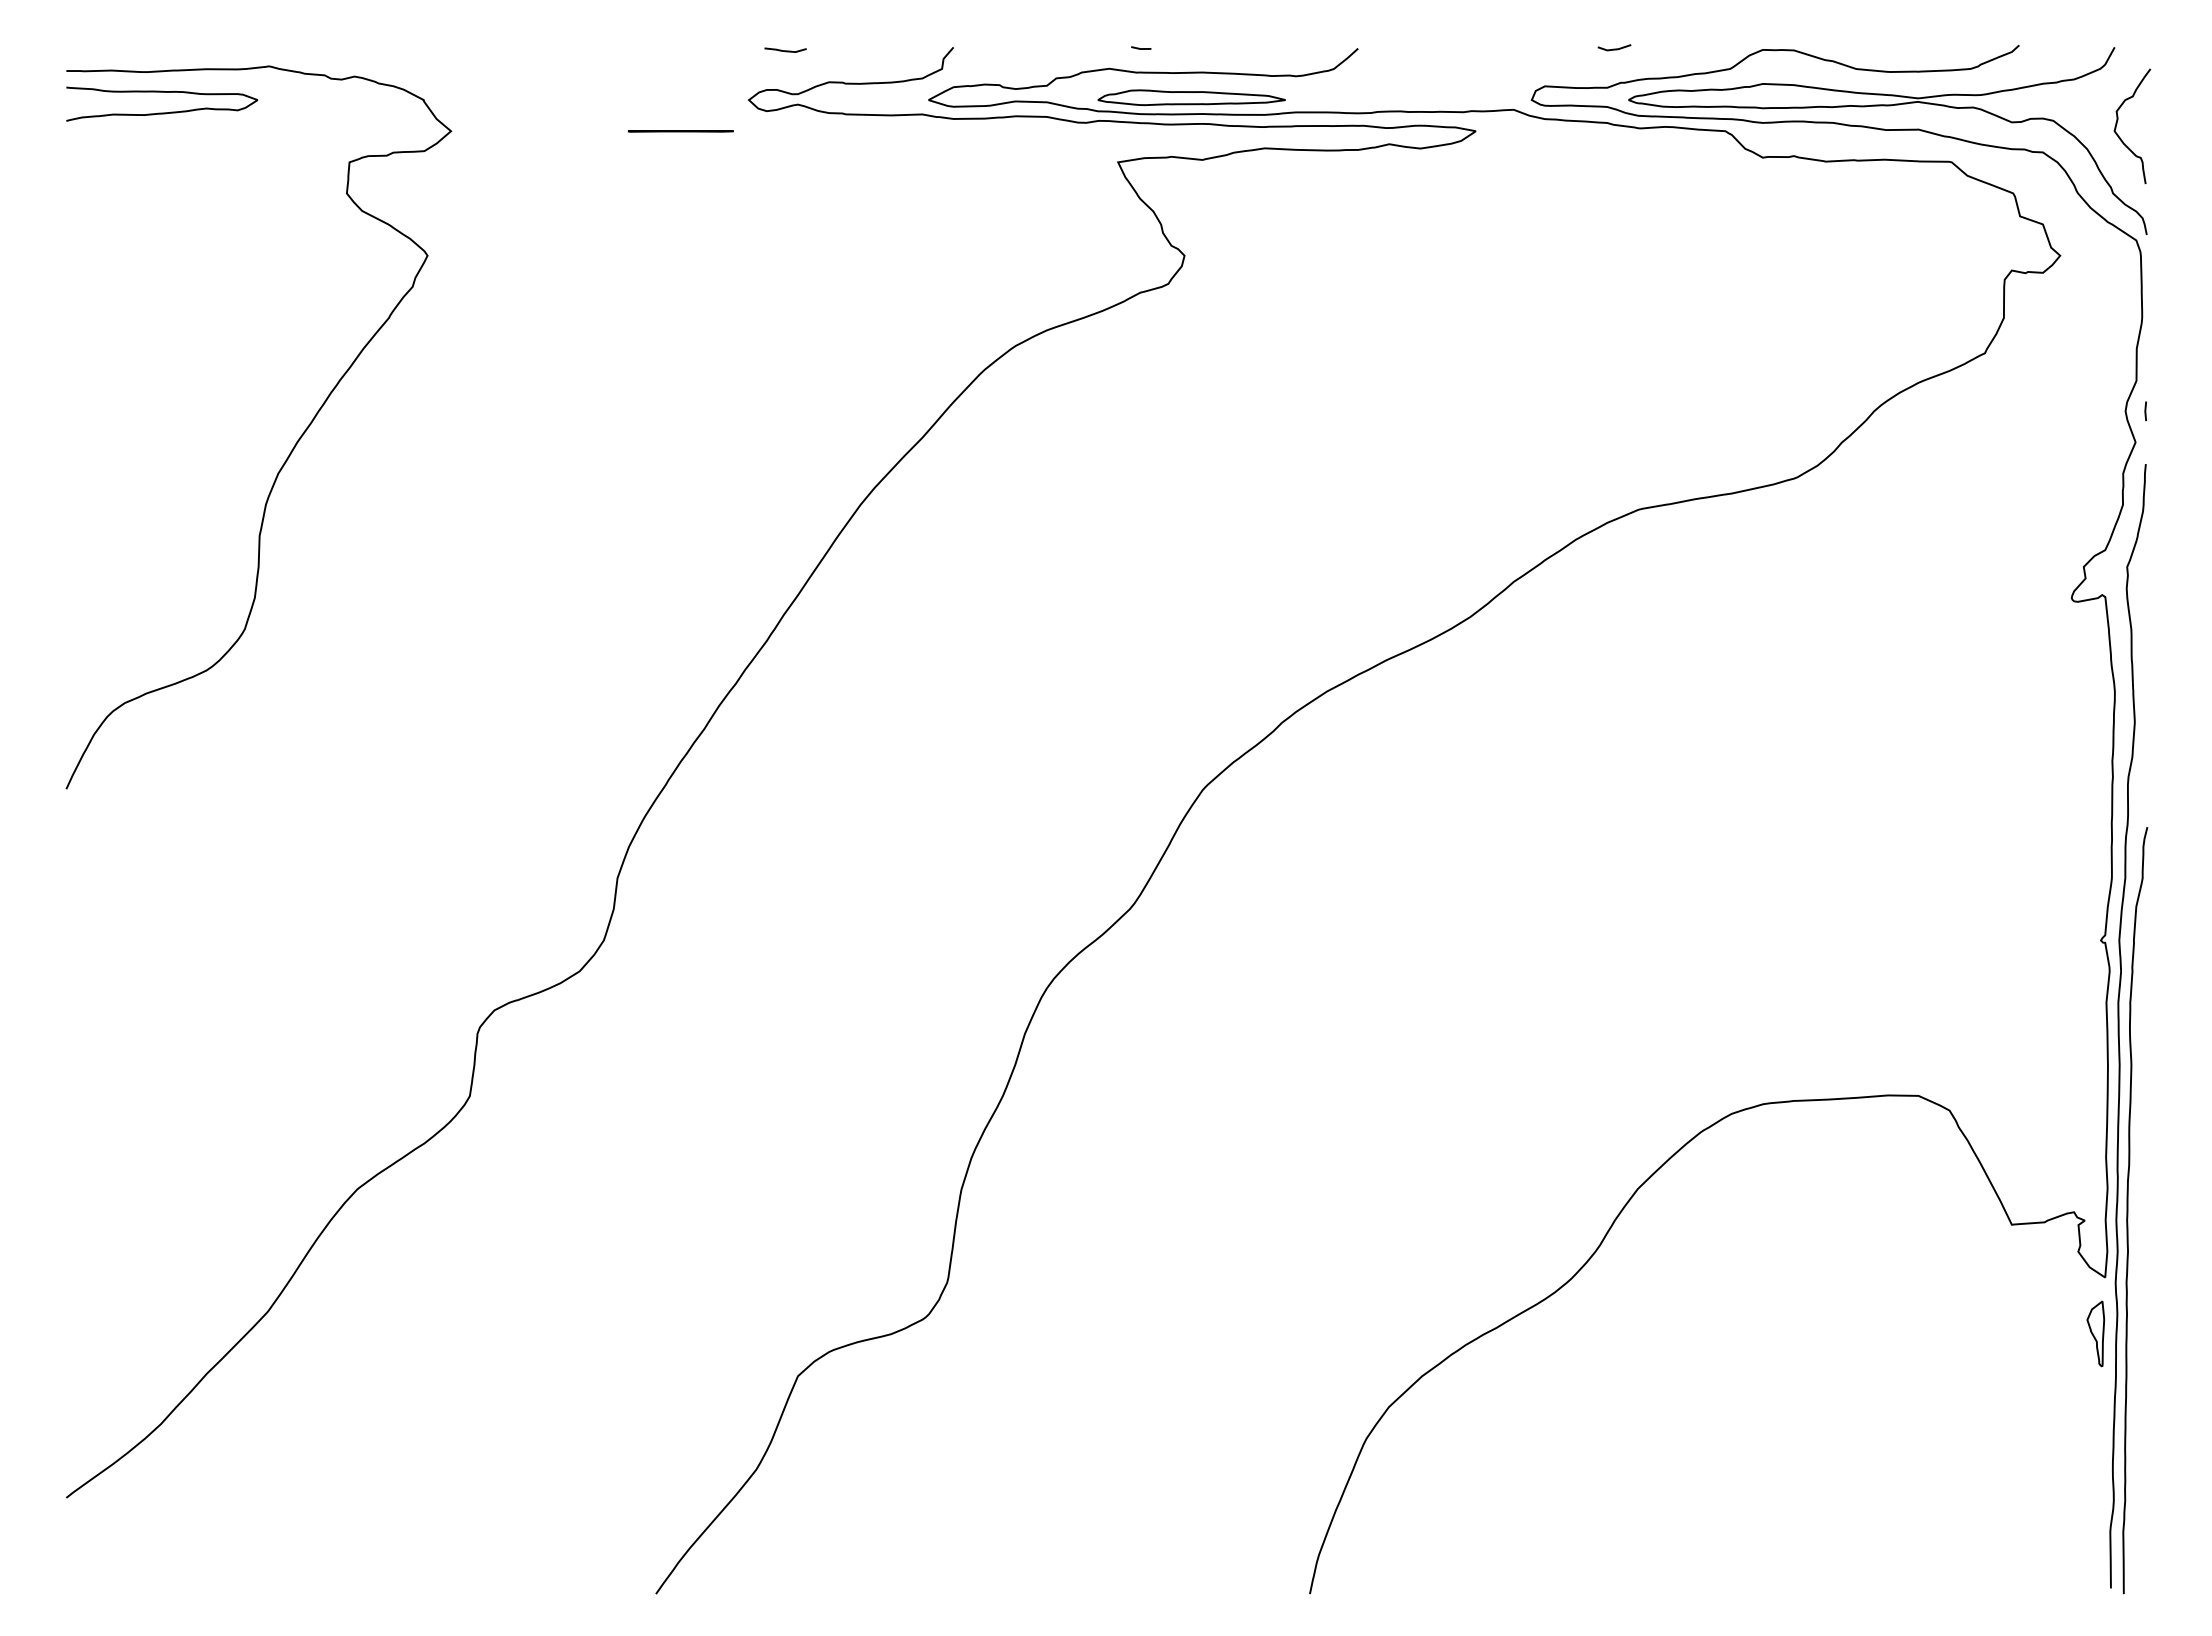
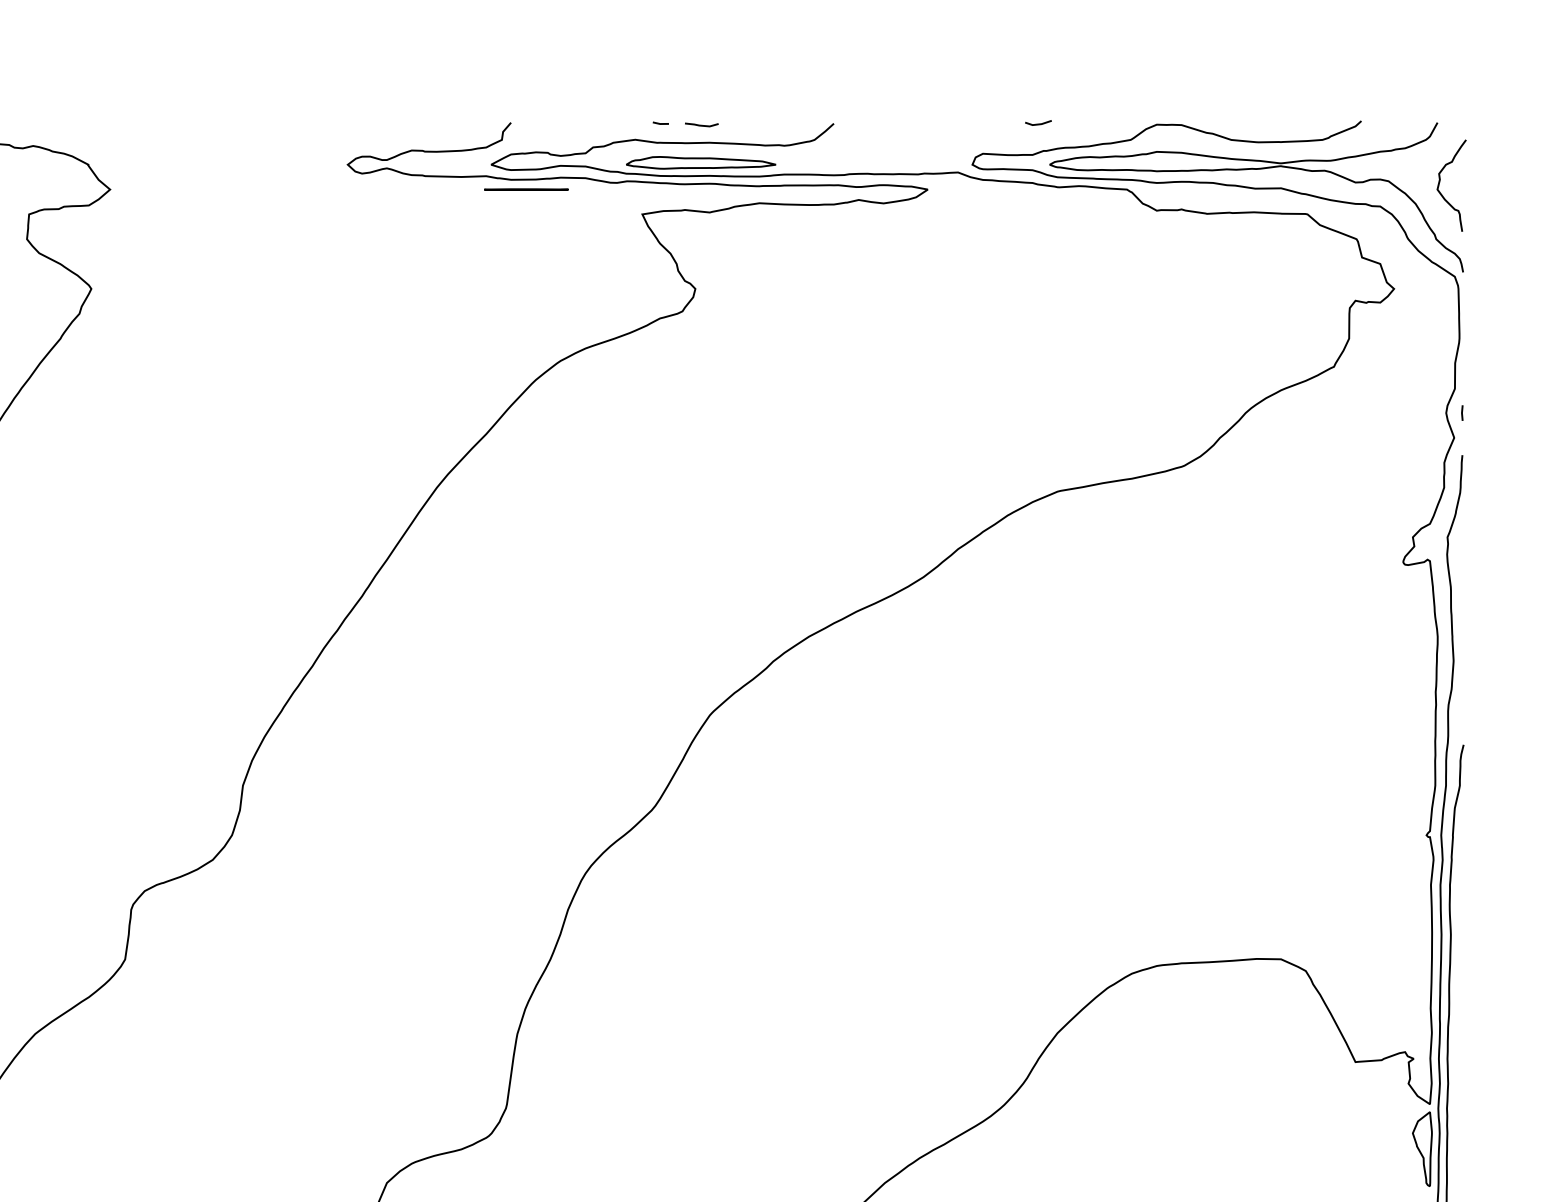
line: (785, 50) -> (701, 125), moved
line: (680, 131) -> (526, 189), moved
part: (2095, 1333) -> (1422, 1148), size x1.43

